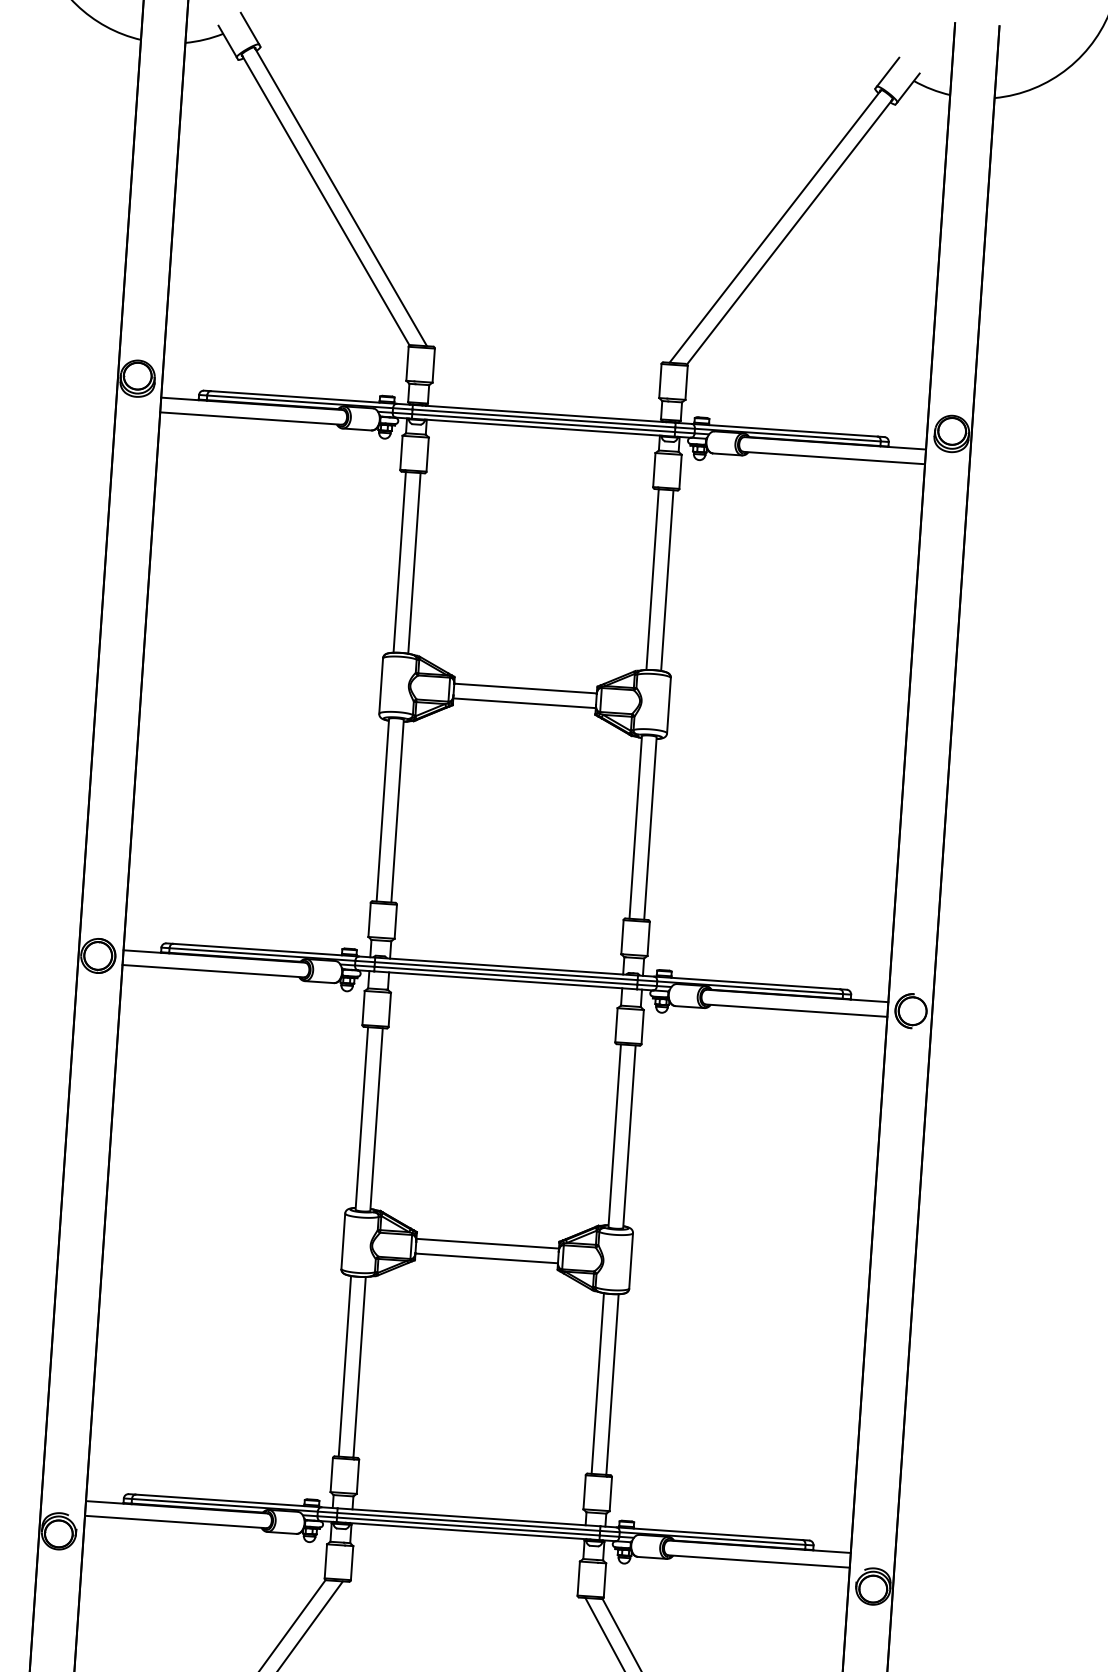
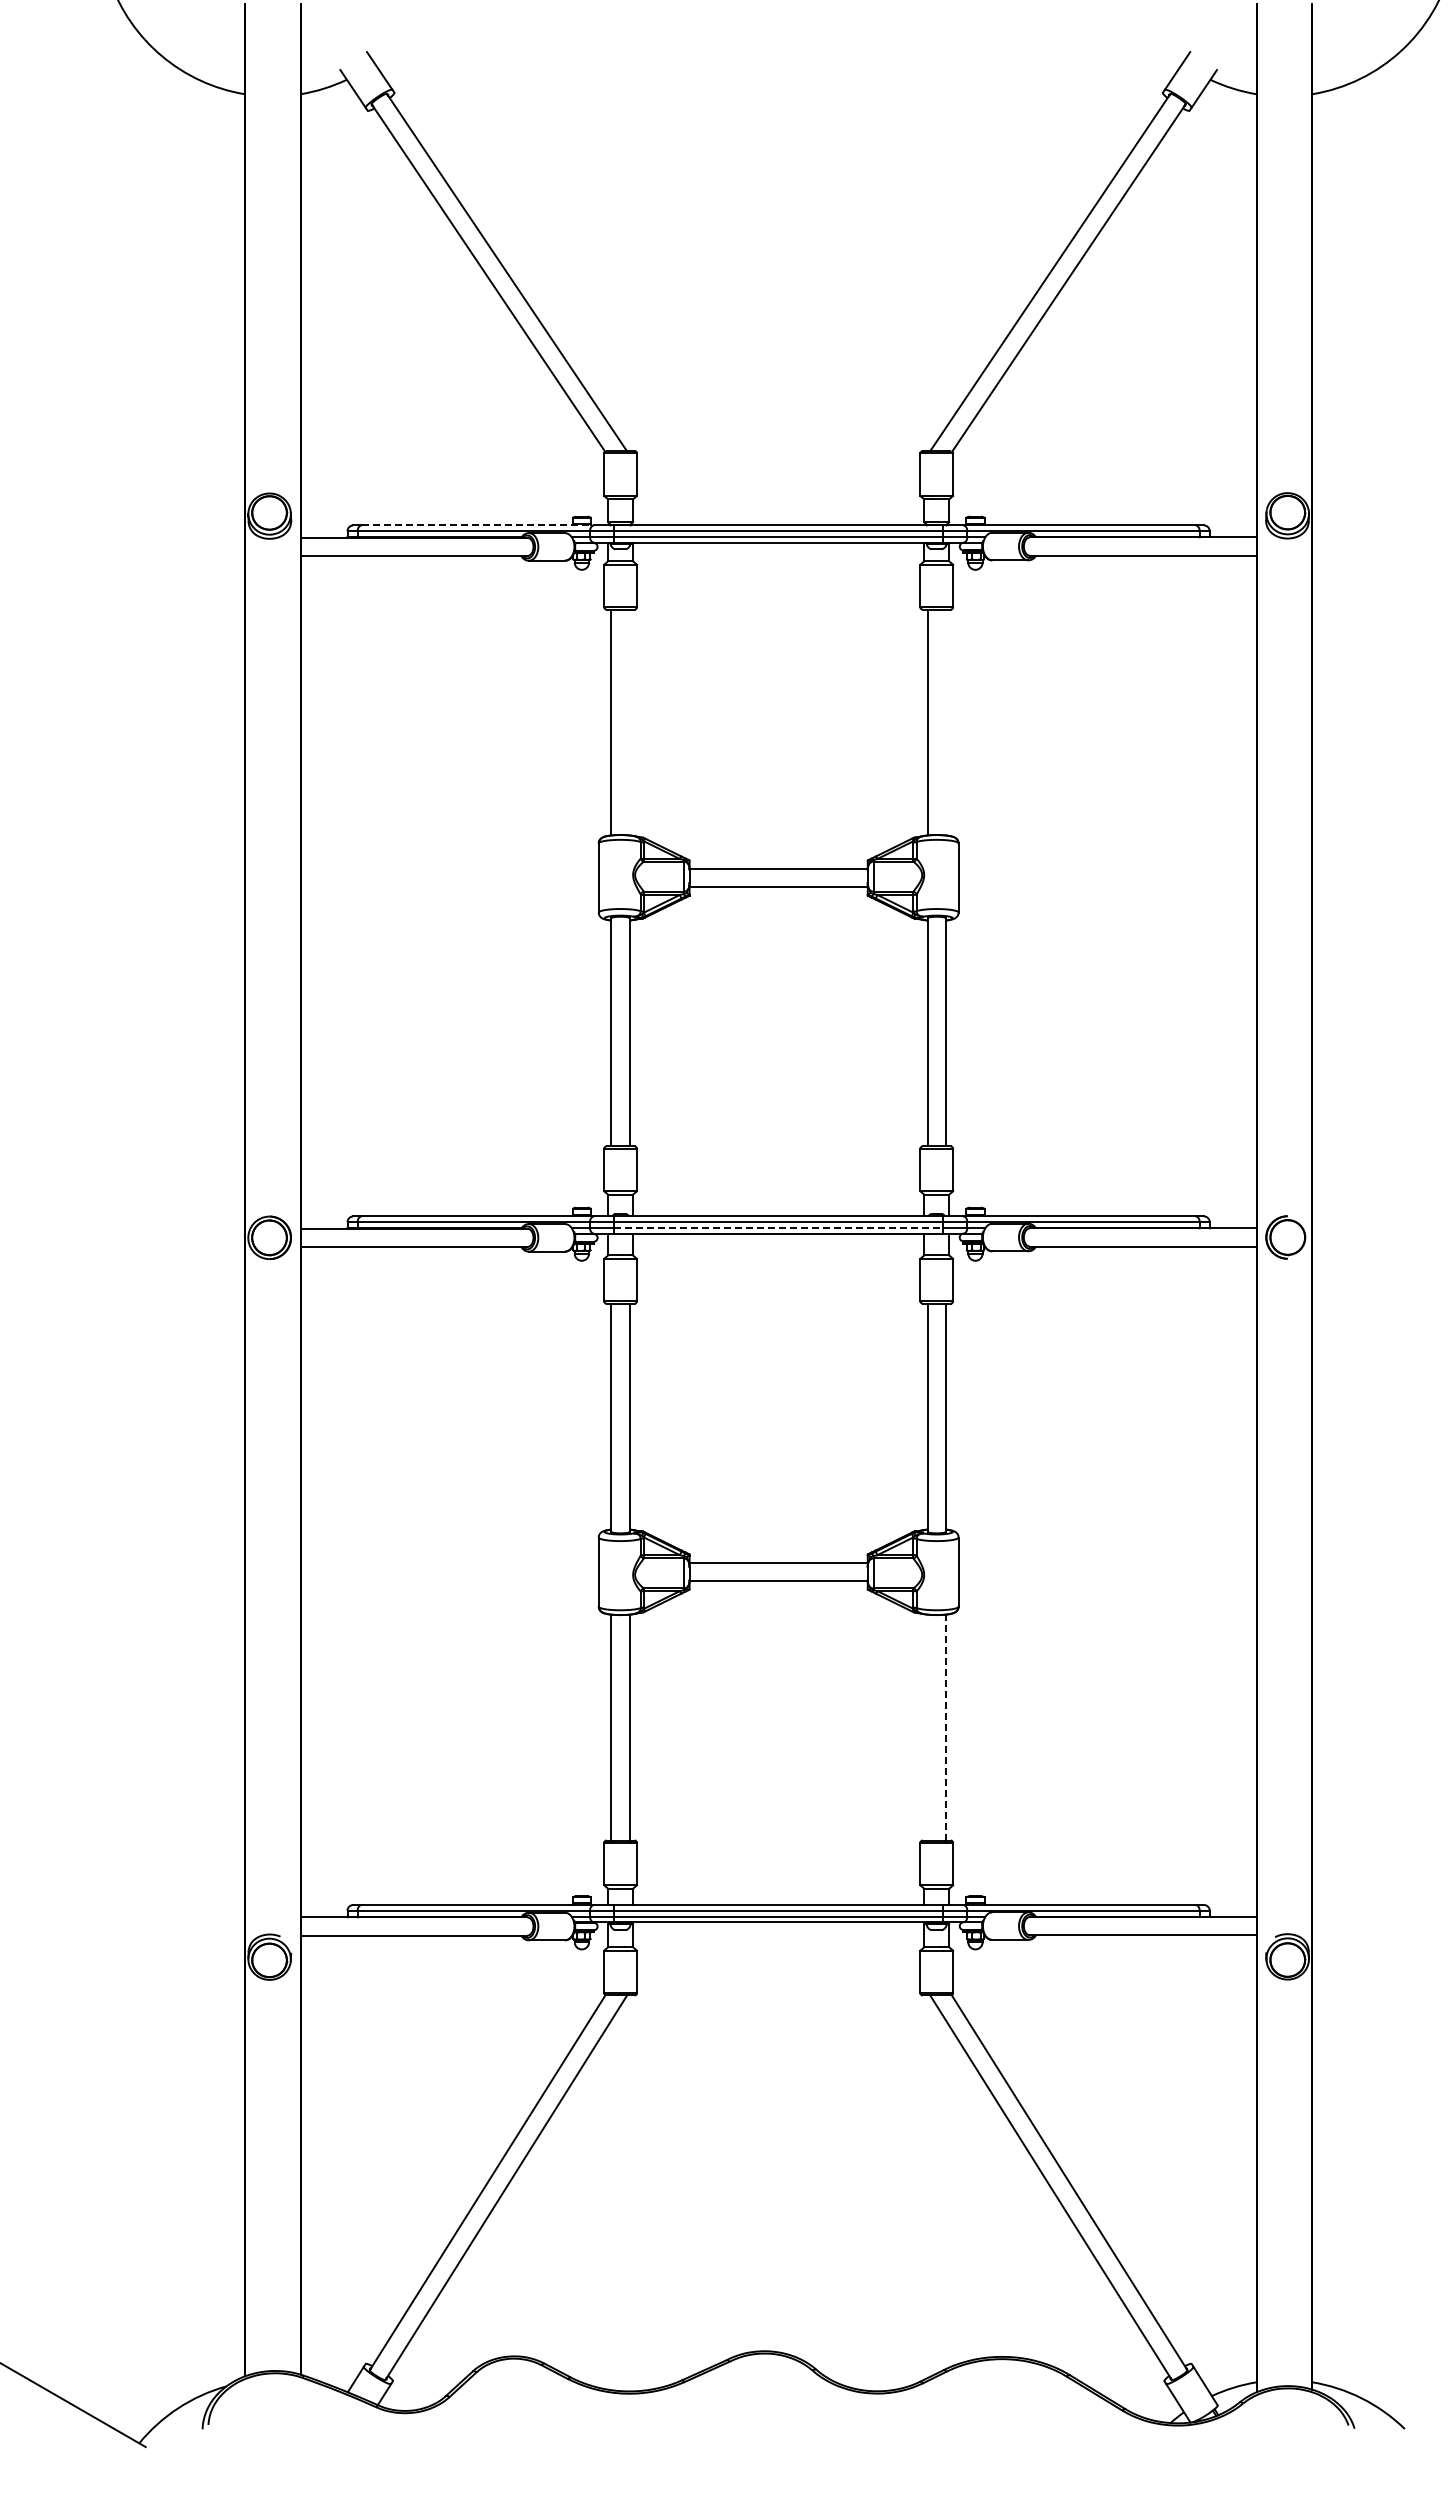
line: (304, 397) -> (478, 525), solid -> dashed
line: (414, 563) -> (629, 722), removed
line: (666, 580) -> (945, 722), removed
line: (506, 975) -> (779, 1227), solid -> dashed
line: (597, 1383) -> (927, 1727), removed
line: (612, 1384) -> (945, 1727), solid -> dashed

